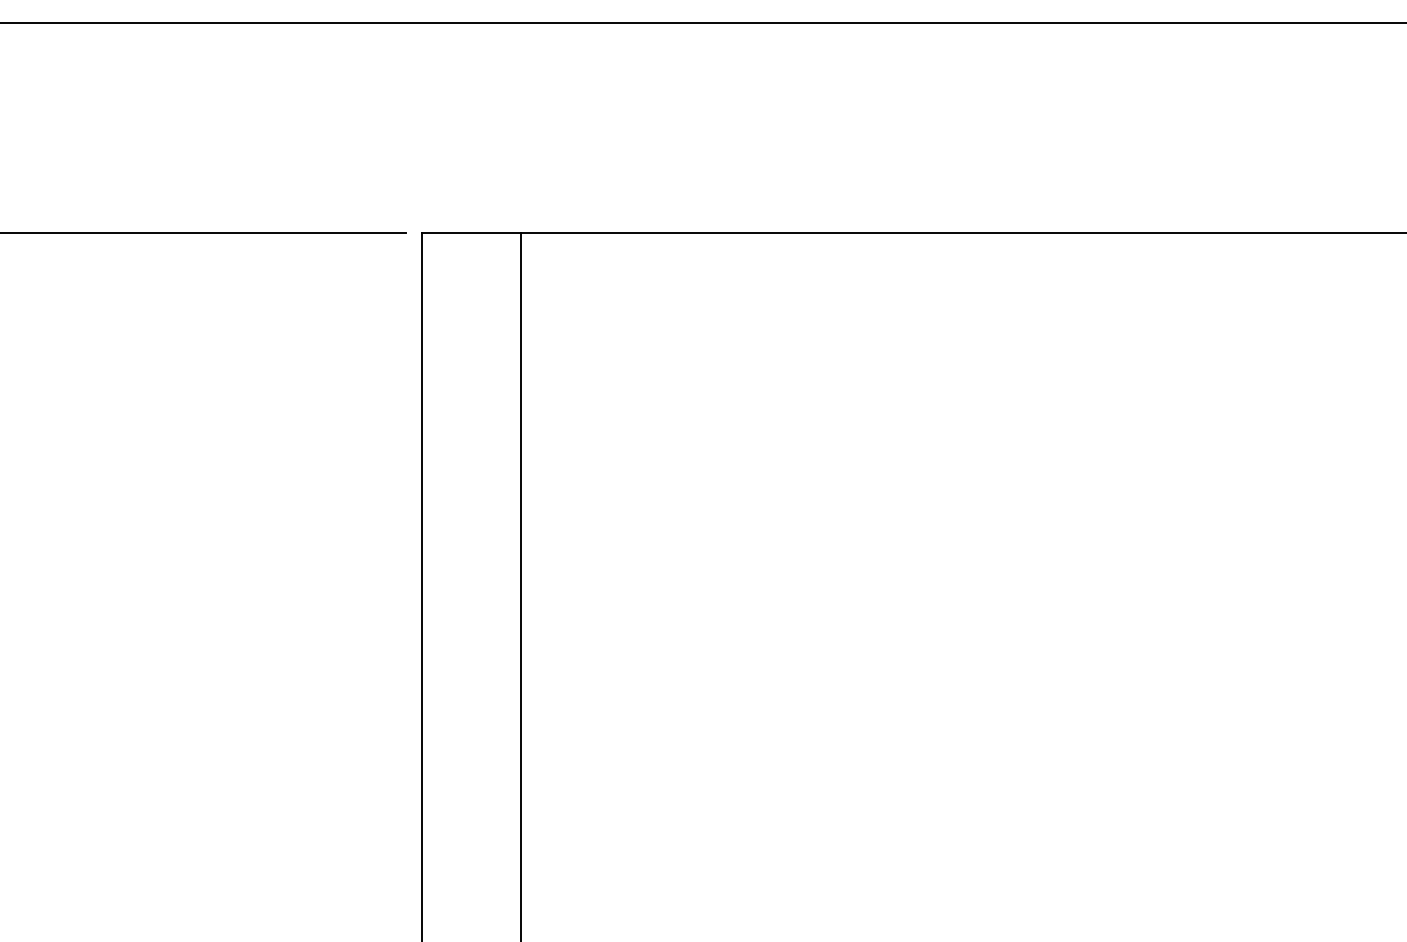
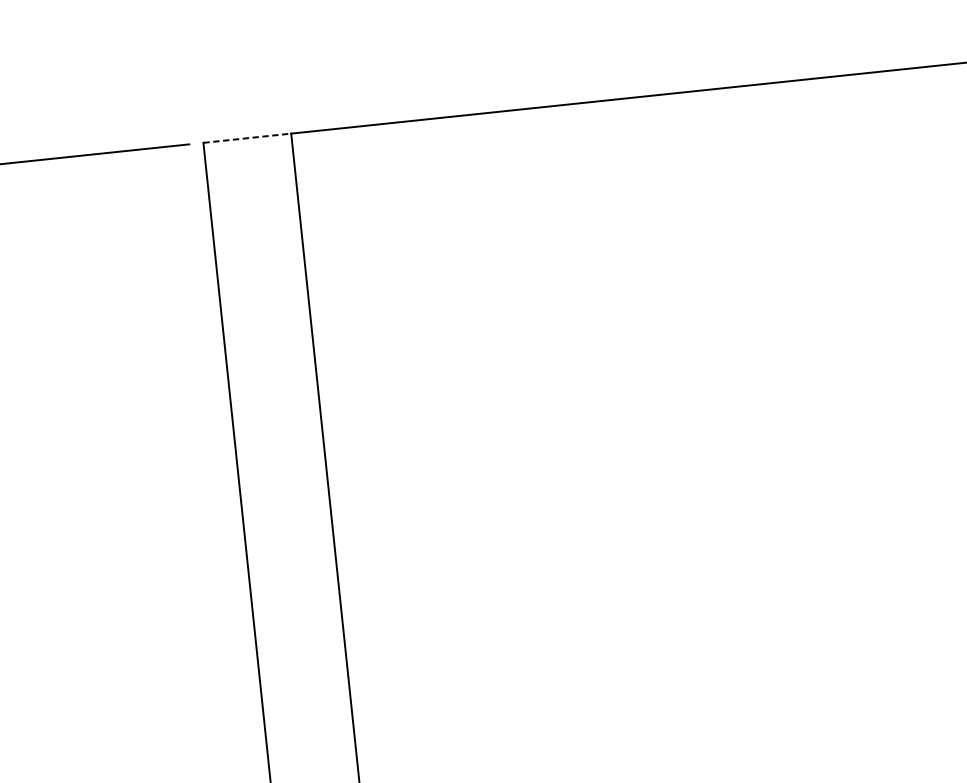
line: (471, 233) -> (247, 138), solid -> dashed

